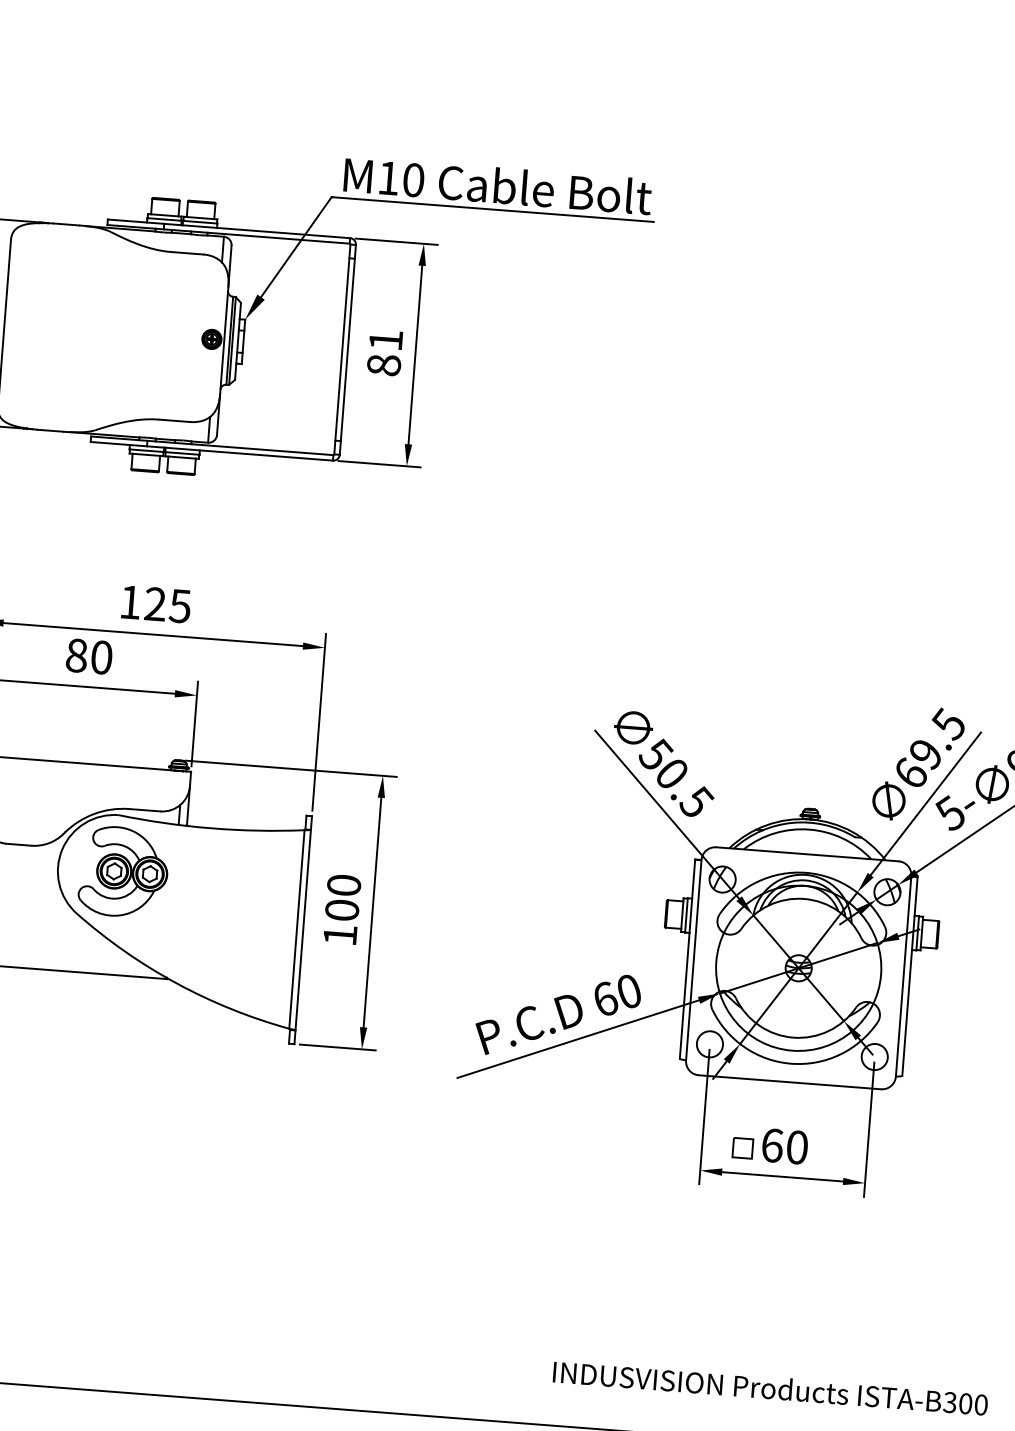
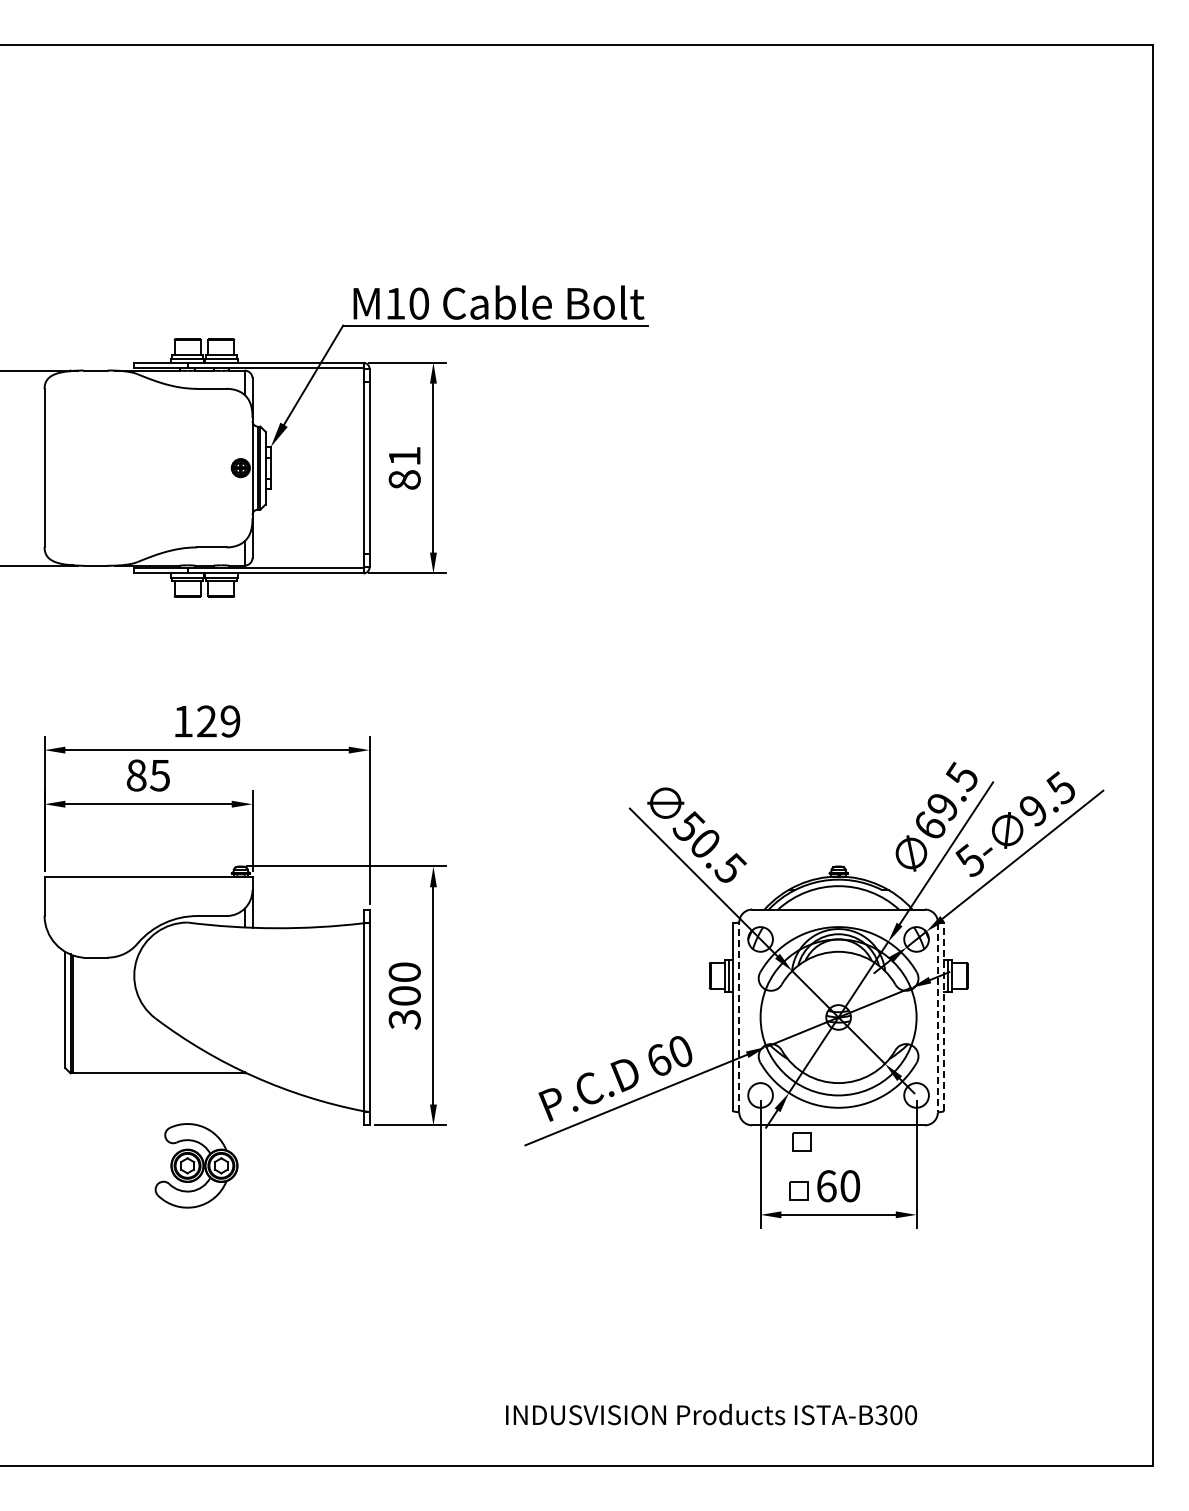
text: (180, 606) -> (230, 721), 125 -> 129
text: (102, 657) -> (160, 775), 80 -> 85
part: (123, 871) -> (196, 1165), moved
text: (339, 935) -> (404, 1019), 100 -> 300
line: (694, 960) -> (739, 1017), solid -> dashed
line: (909, 975) -> (943, 1016), solid -> dashed
line: (903, 976) -> (937, 1017), solid -> dashed
part: (749, 1096) -> (801, 1141), added
text: (770, 1388) -> (711, 1414), moved

